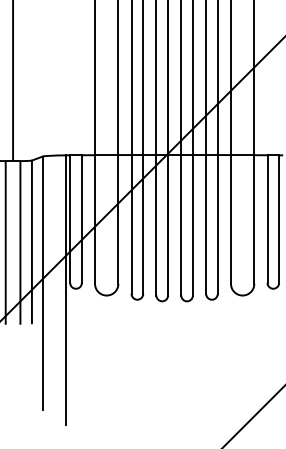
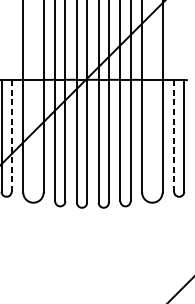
line: (81, 219) -> (11, 136), solid -> dashed
line: (267, 219) -> (174, 136), solid -> dashed

